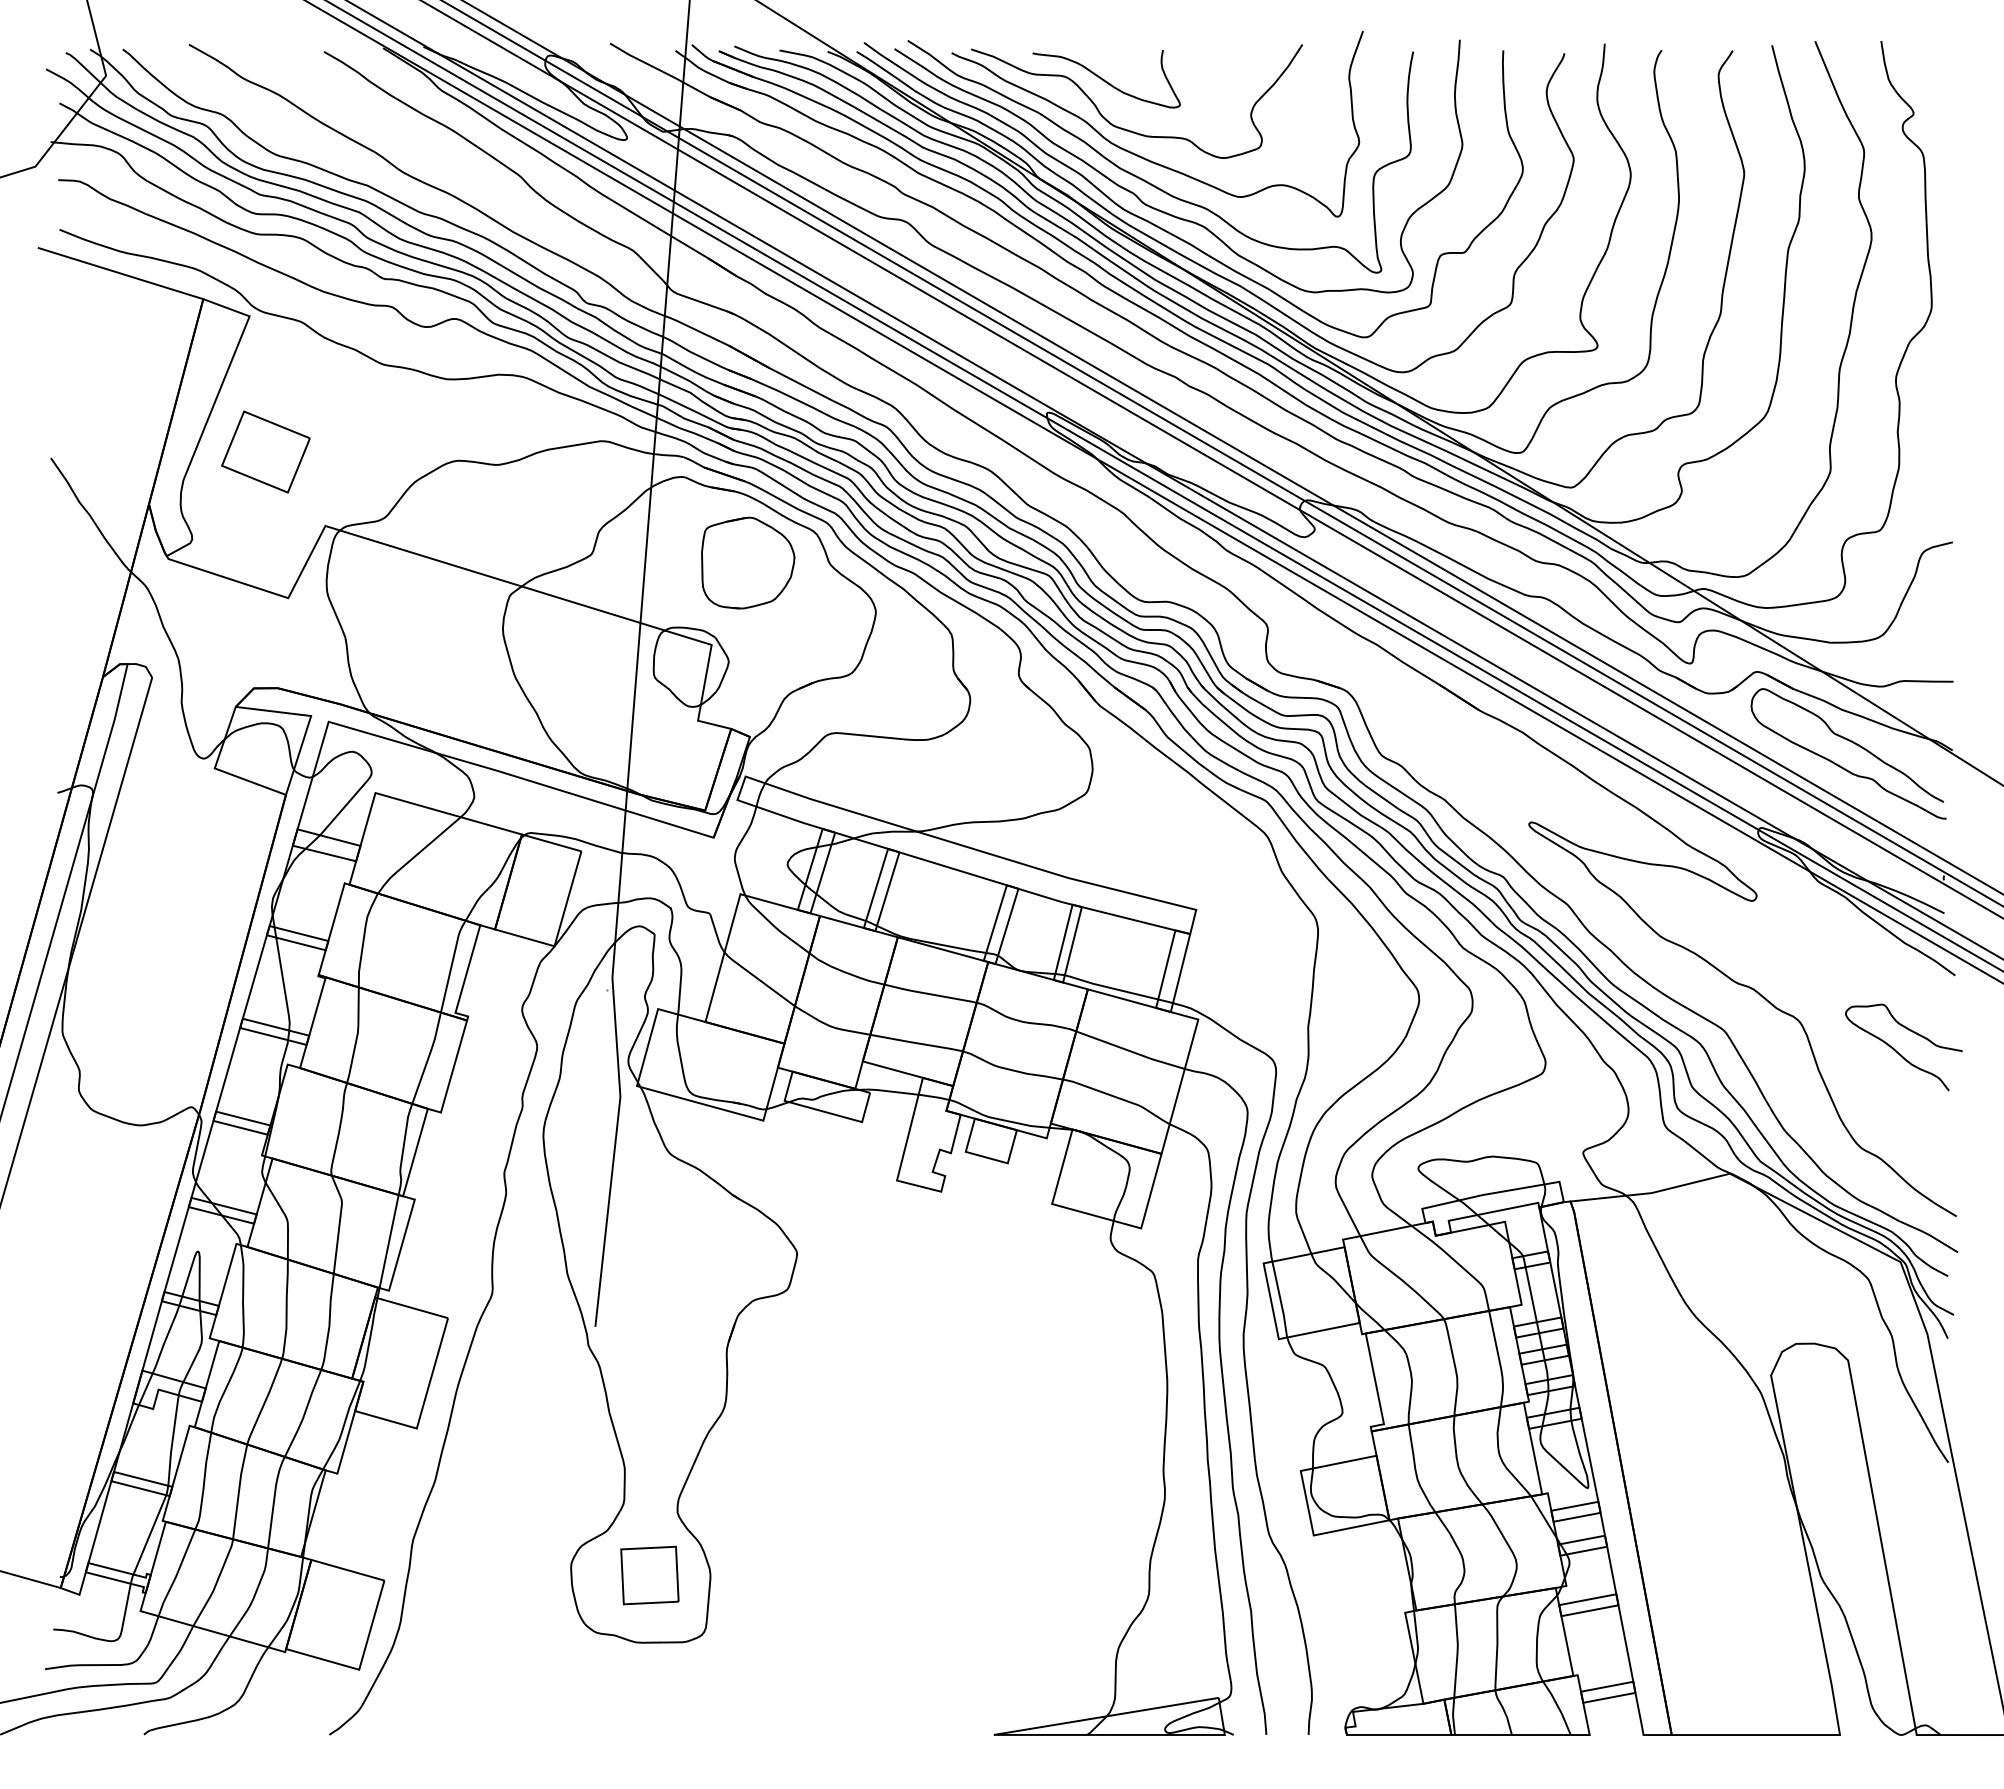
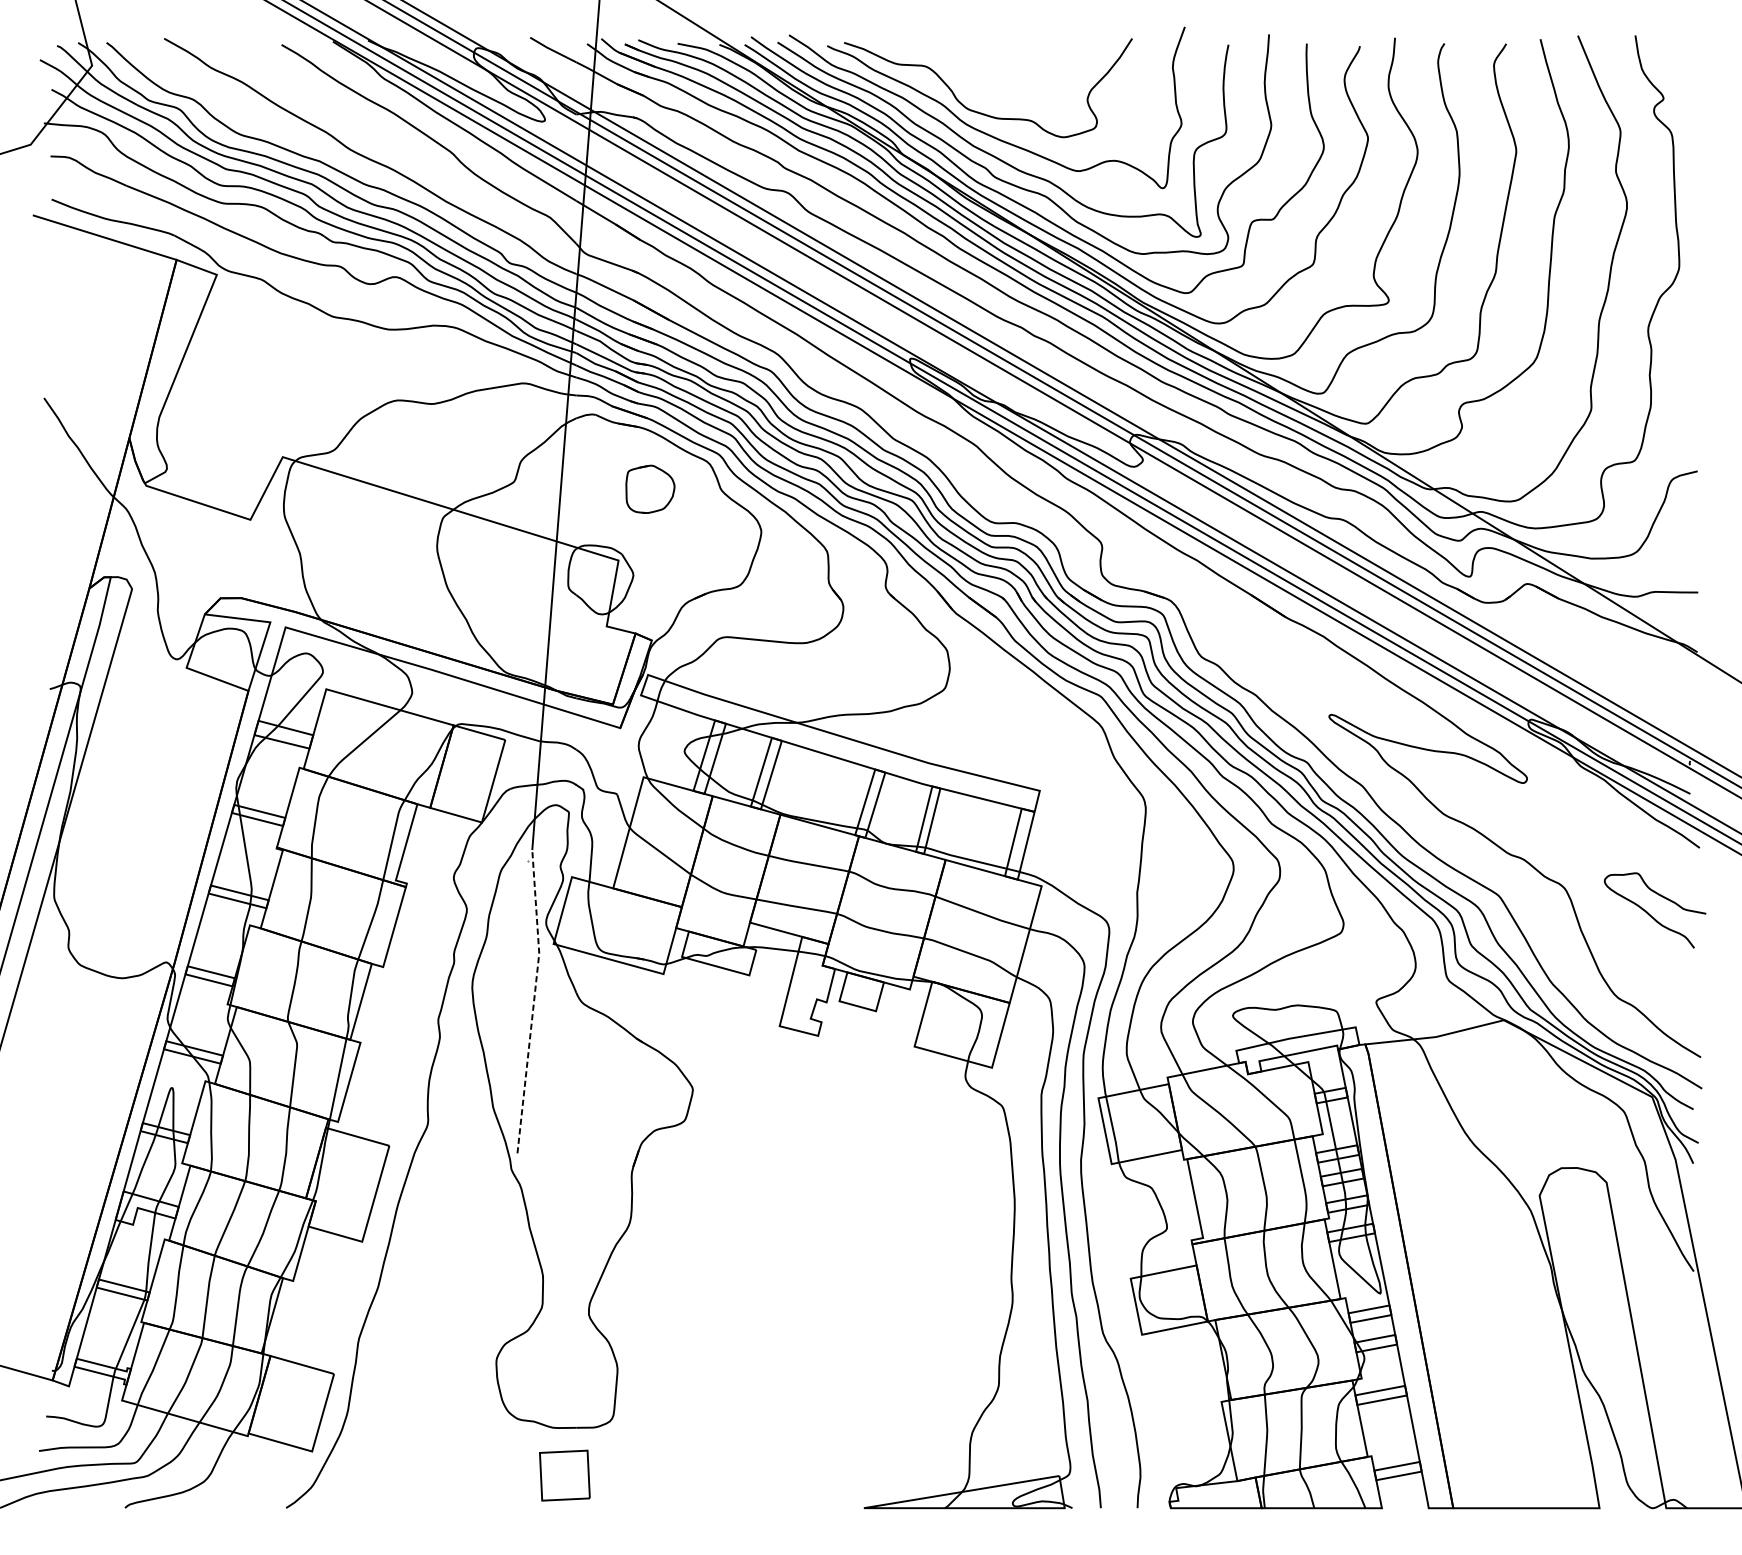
curve: (1105, 80) -> (960, 69), removed
part: (265, 451) -> (230, 392), removed
part: (748, 562) -> (650, 488), size x0.6
curve: (1854, 744) -> (1612, 647), removed
line: (614, 1151) -> (534, 1000), solid -> dashed
part: (649, 1575) -> (564, 1475), moved

